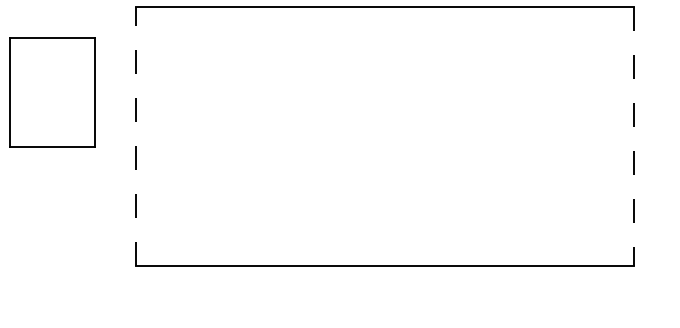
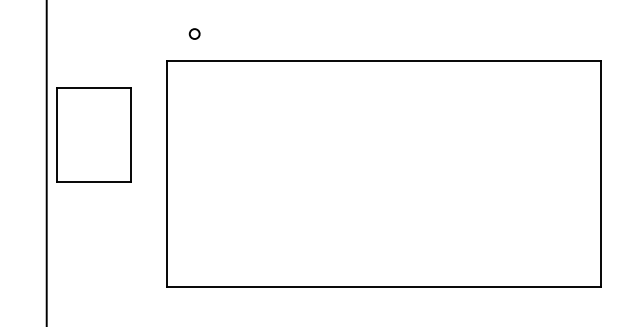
line: (136, 136) -> (167, 173), dashed -> solid
line: (633, 137) -> (600, 174), dashed -> solid

